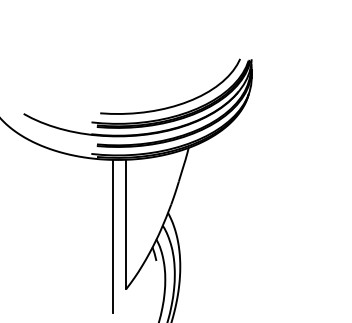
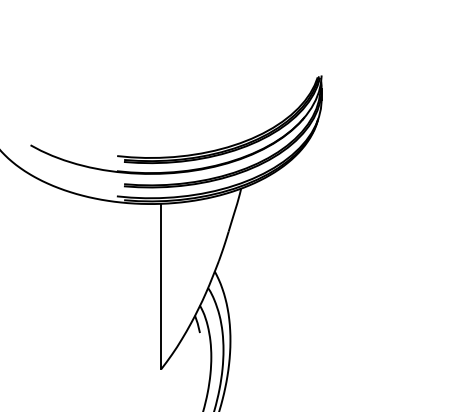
curve: (176, 104) -> (225, 133), removed
line: (113, 236) -> (145, 301), removed

